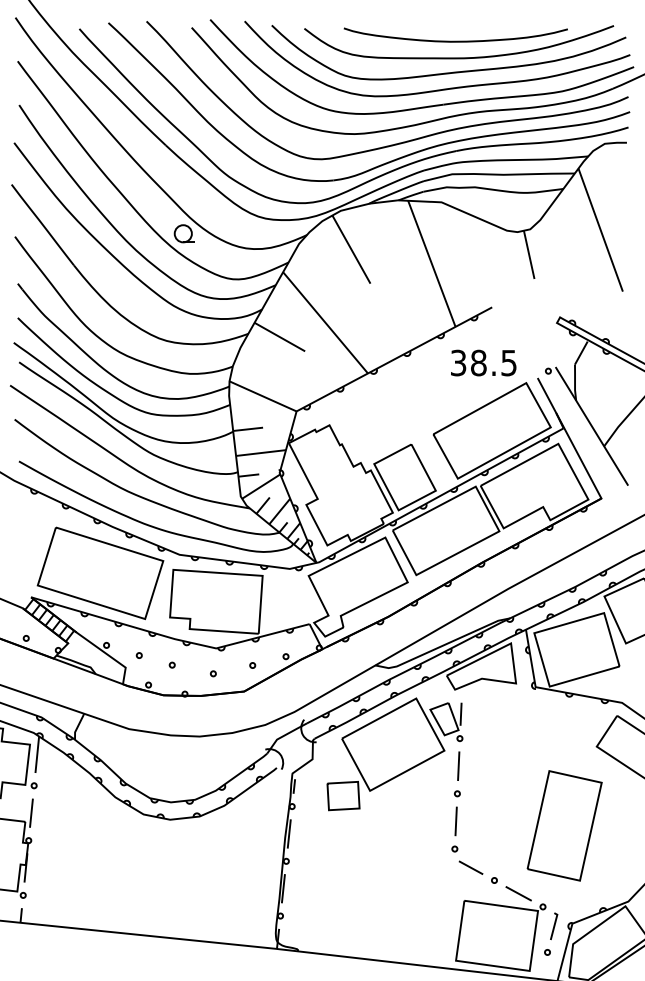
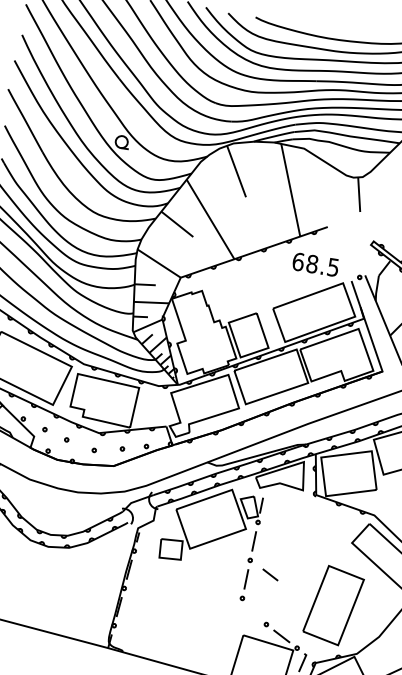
text: (458, 362) -> (298, 261), 38.5 -> 68.5
part: (564, 825) -> (333, 605), moved
line: (470, 867) -> (270, 574), moved

